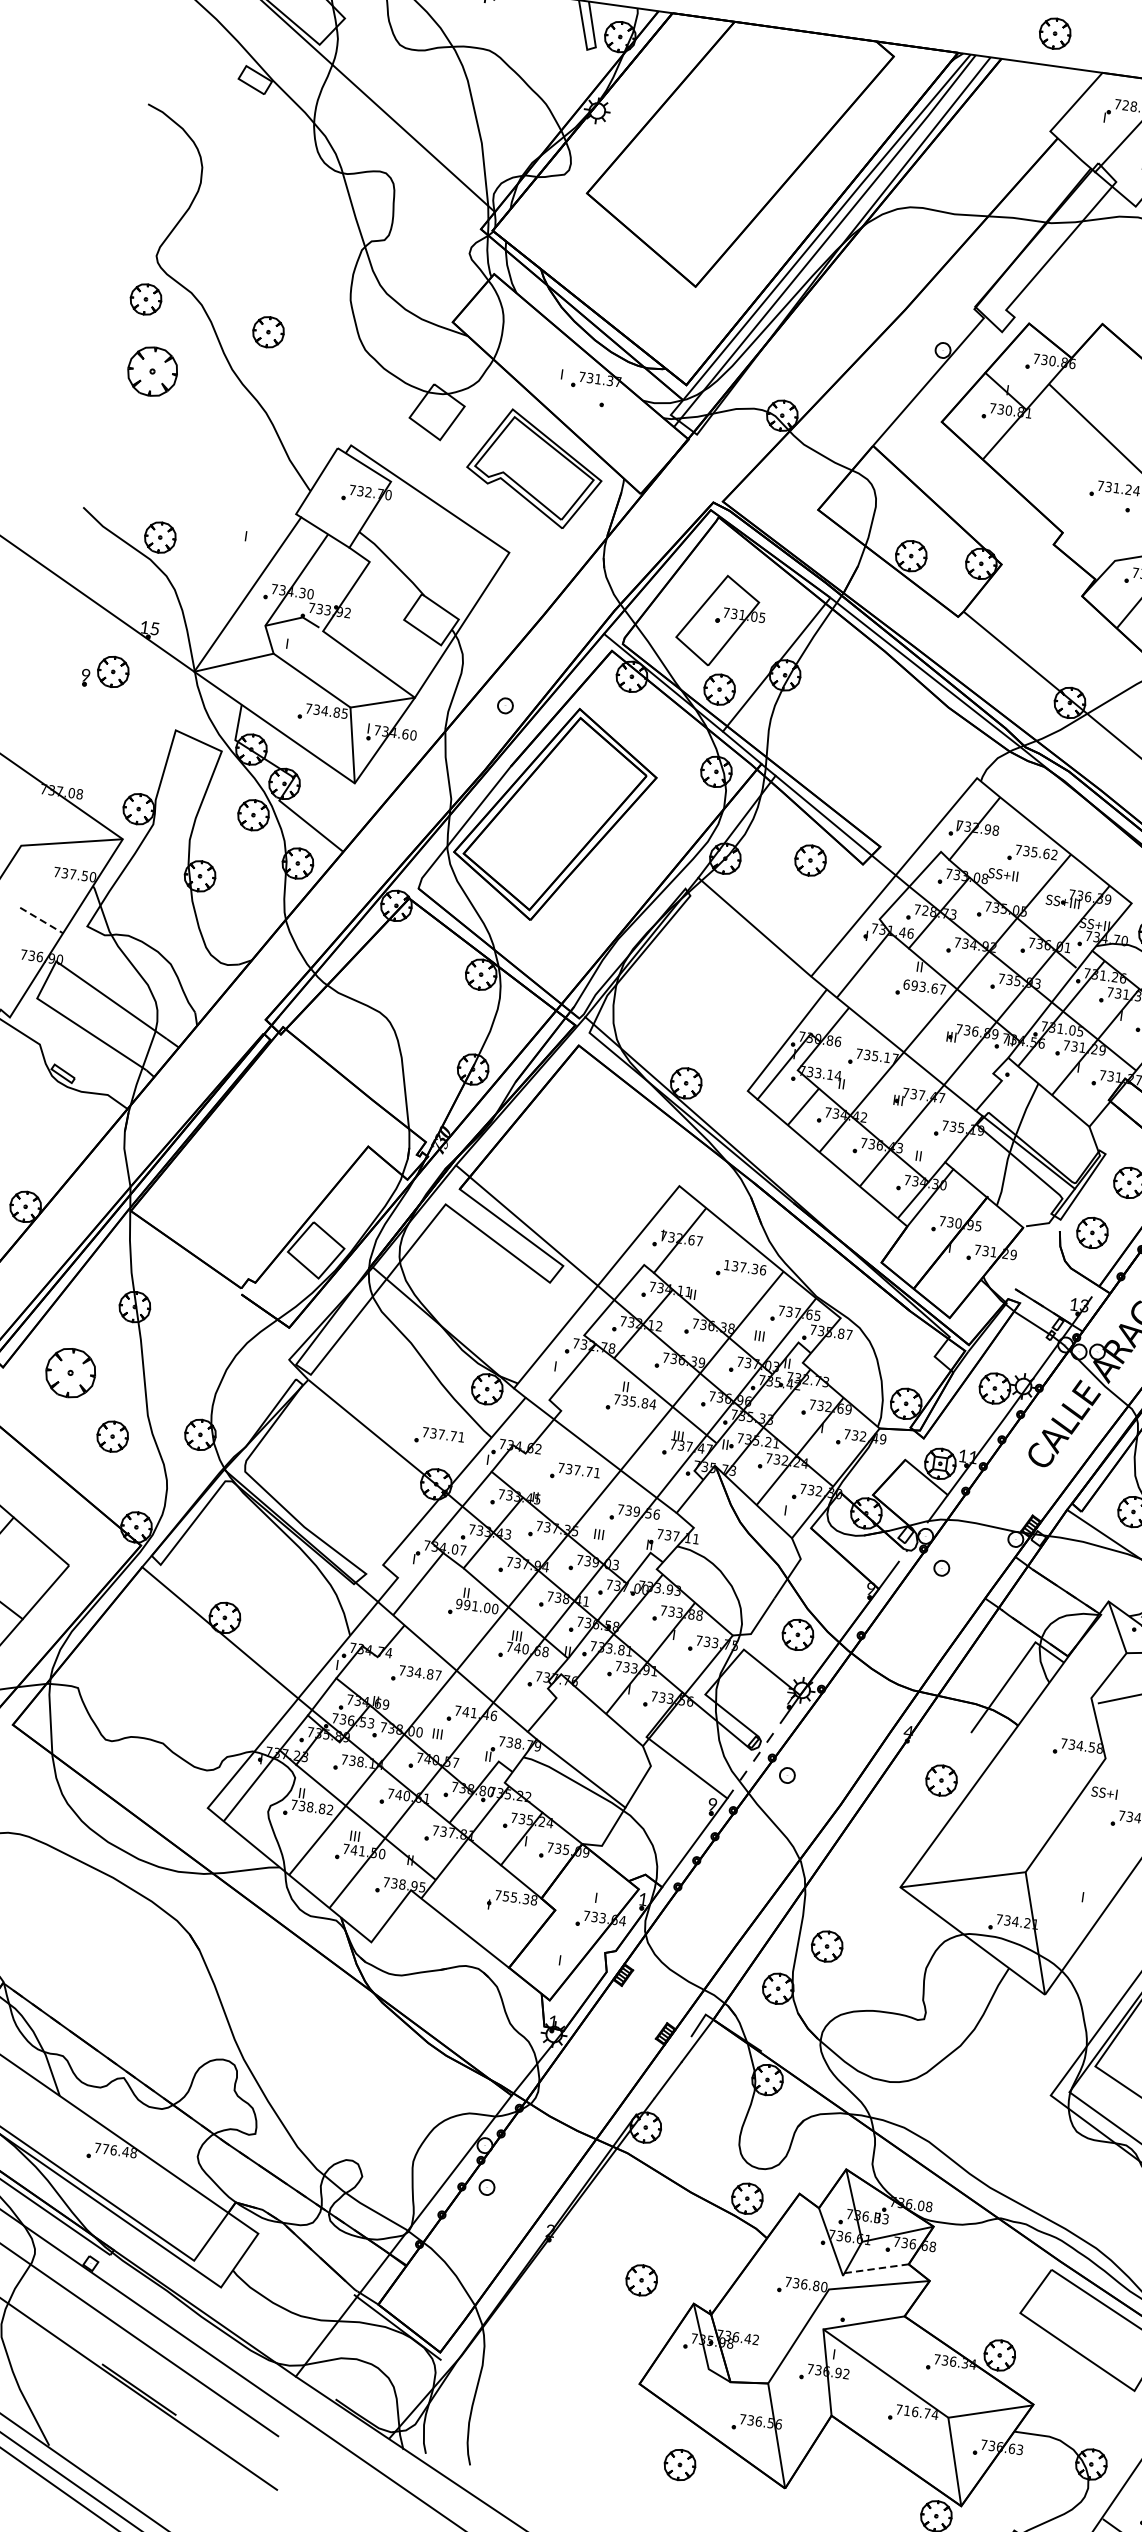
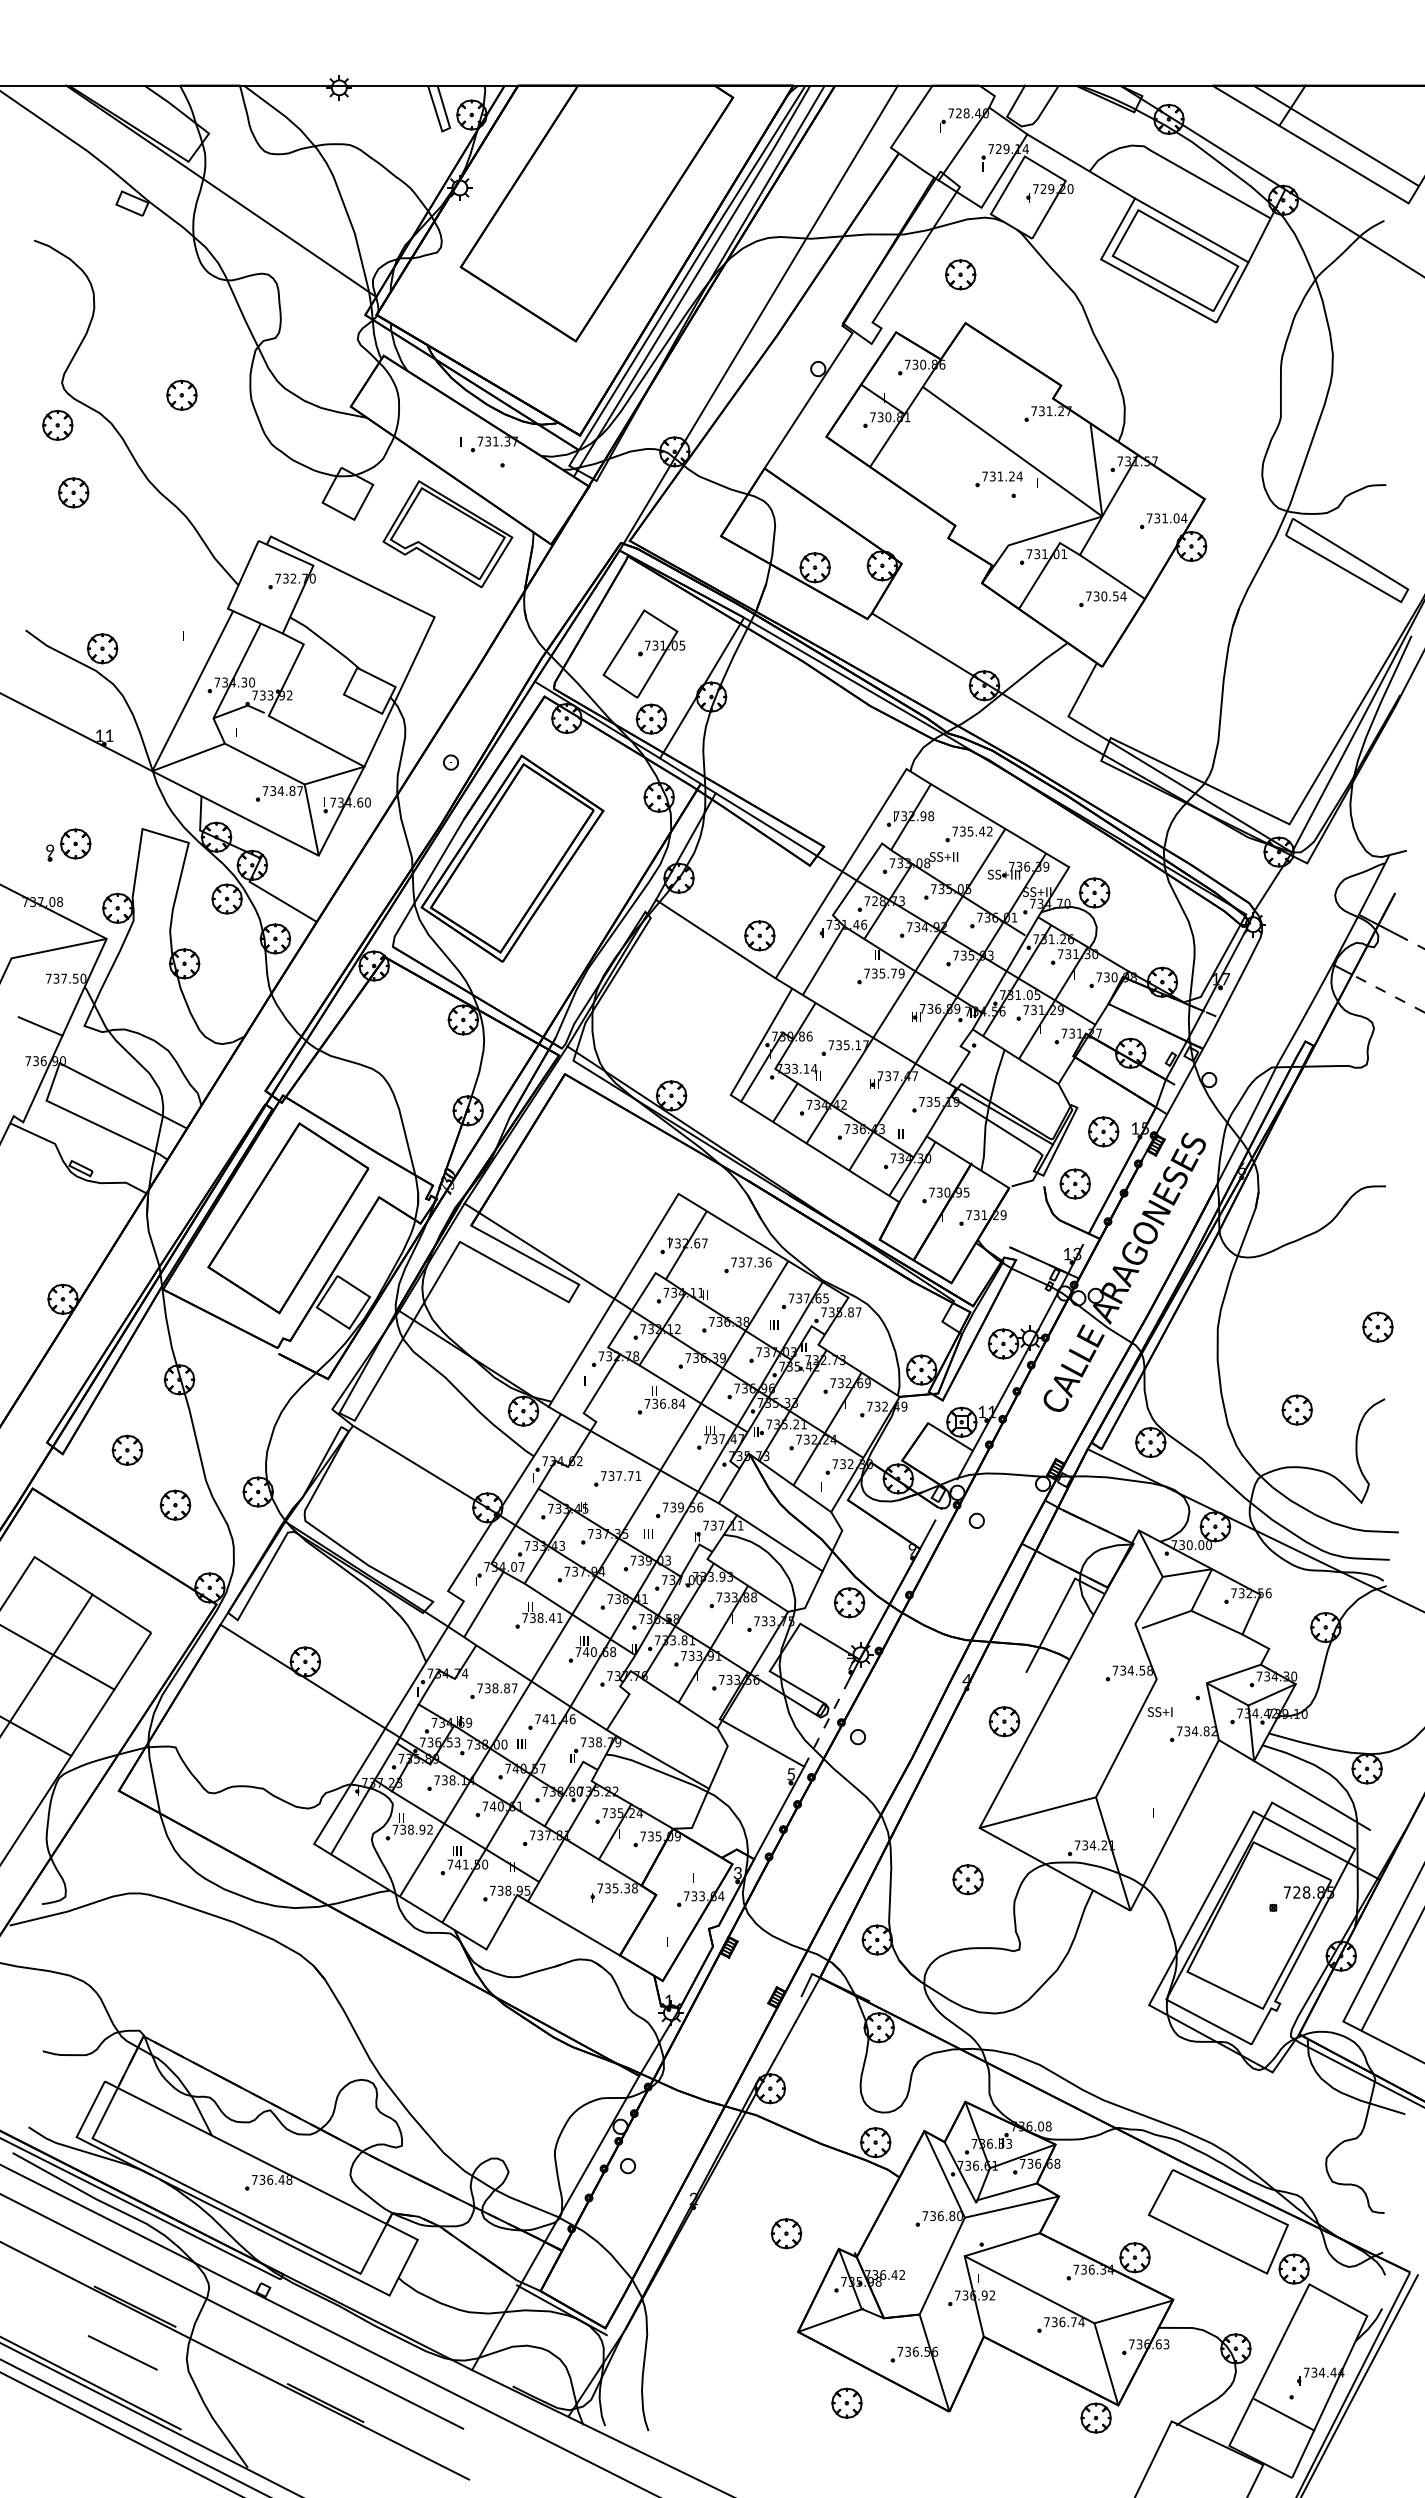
part: (1055, 33) -> (960, 274), moved
line: (888, 288) -> (758, 317), added
part: (268, 331) -> (181, 394), moved
part: (152, 371) -> (73, 492), size x0.62
text: (155, 628) -> (109, 735), 15 -> 11
part: (105, 671) -> (68, 844), moved
text: (344, 714) -> (299, 791), 734.85 -> 734.87
text: (1046, 853) -> (982, 831), 735.62 -> 735.42
part: (810, 860) -> (759, 935), moved
line: (41, 920) -> (40, 1026), dashed -> solid
text: (924, 987) -> (884, 973), 693.67 -> 735.79
part: (271, 1155) -> (288, 1218), added
text: (726, 1265) -> (733, 1262), 137.36 -> 737.36
part: (70, 1371) -> (127, 1449), size x0.62
text: (632, 1401) -> (662, 1403), 735.84 -> 736.84
part: (439, 1436) -> (484, 1462), removed
line: (733, 1563) -> (779, 1543), added
text: (477, 1607) -> (542, 1618), 991.00 -> 738.41
text: (418, 1672) -> (495, 1688), 734.87 -> 738.87
text: (713, 1804) -> (791, 1774), 9 -> 5
text: (322, 1808) -> (422, 1829), 738.82 -> 738.92
text: (505, 1895) -> (607, 1887), 755.38 -> 735.38
text: (642, 1899) -> (737, 1873), 1 -> 3
part: (826, 1946) -> (967, 1879), moved
text: (105, 2148) -> (262, 2179), 776.48 -> 736.48
line: (814, 2241) -> (944, 2174), added
line: (877, 2268) -> (1007, 2191), dashed -> solid
line: (675, 2375) -> (830, 2319), added
text: (906, 2411) -> (1054, 2322), 716.74 -> 736.74

